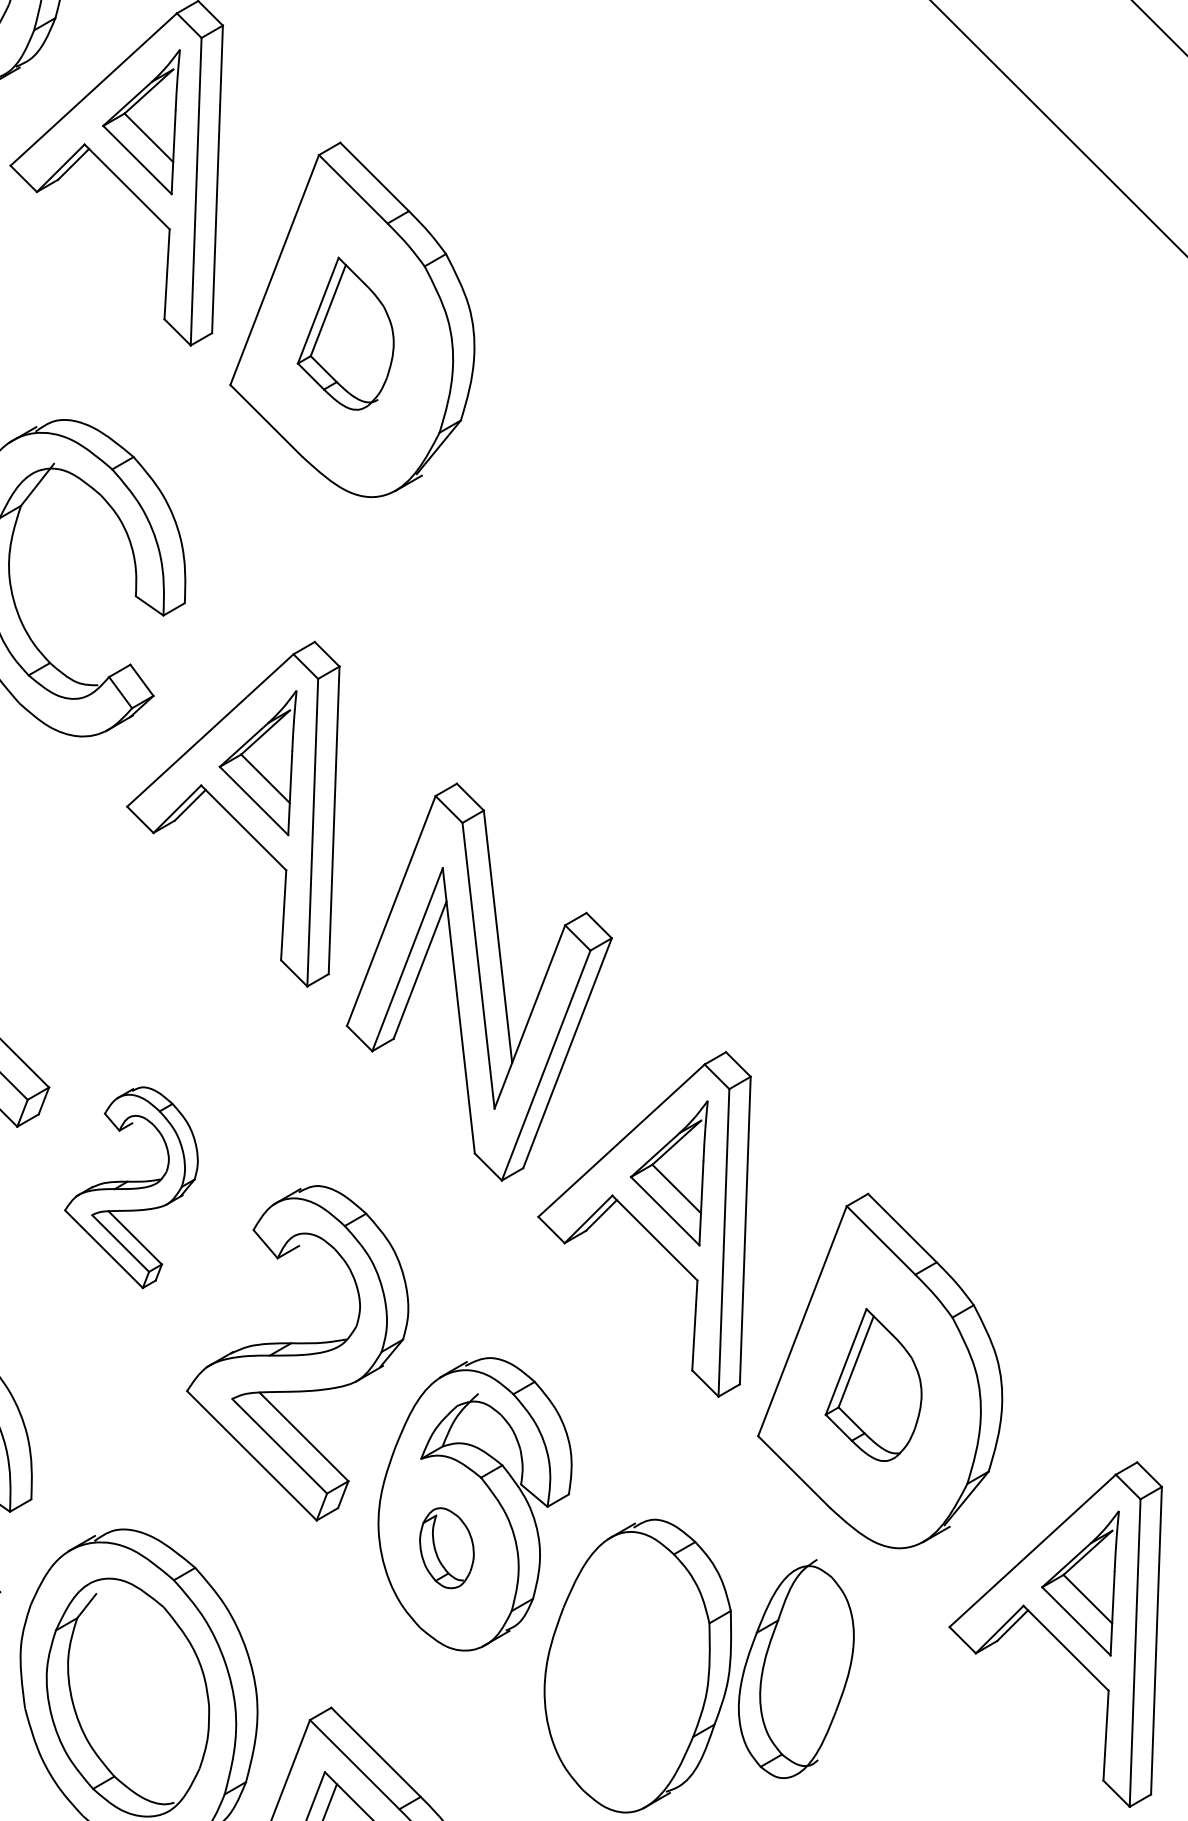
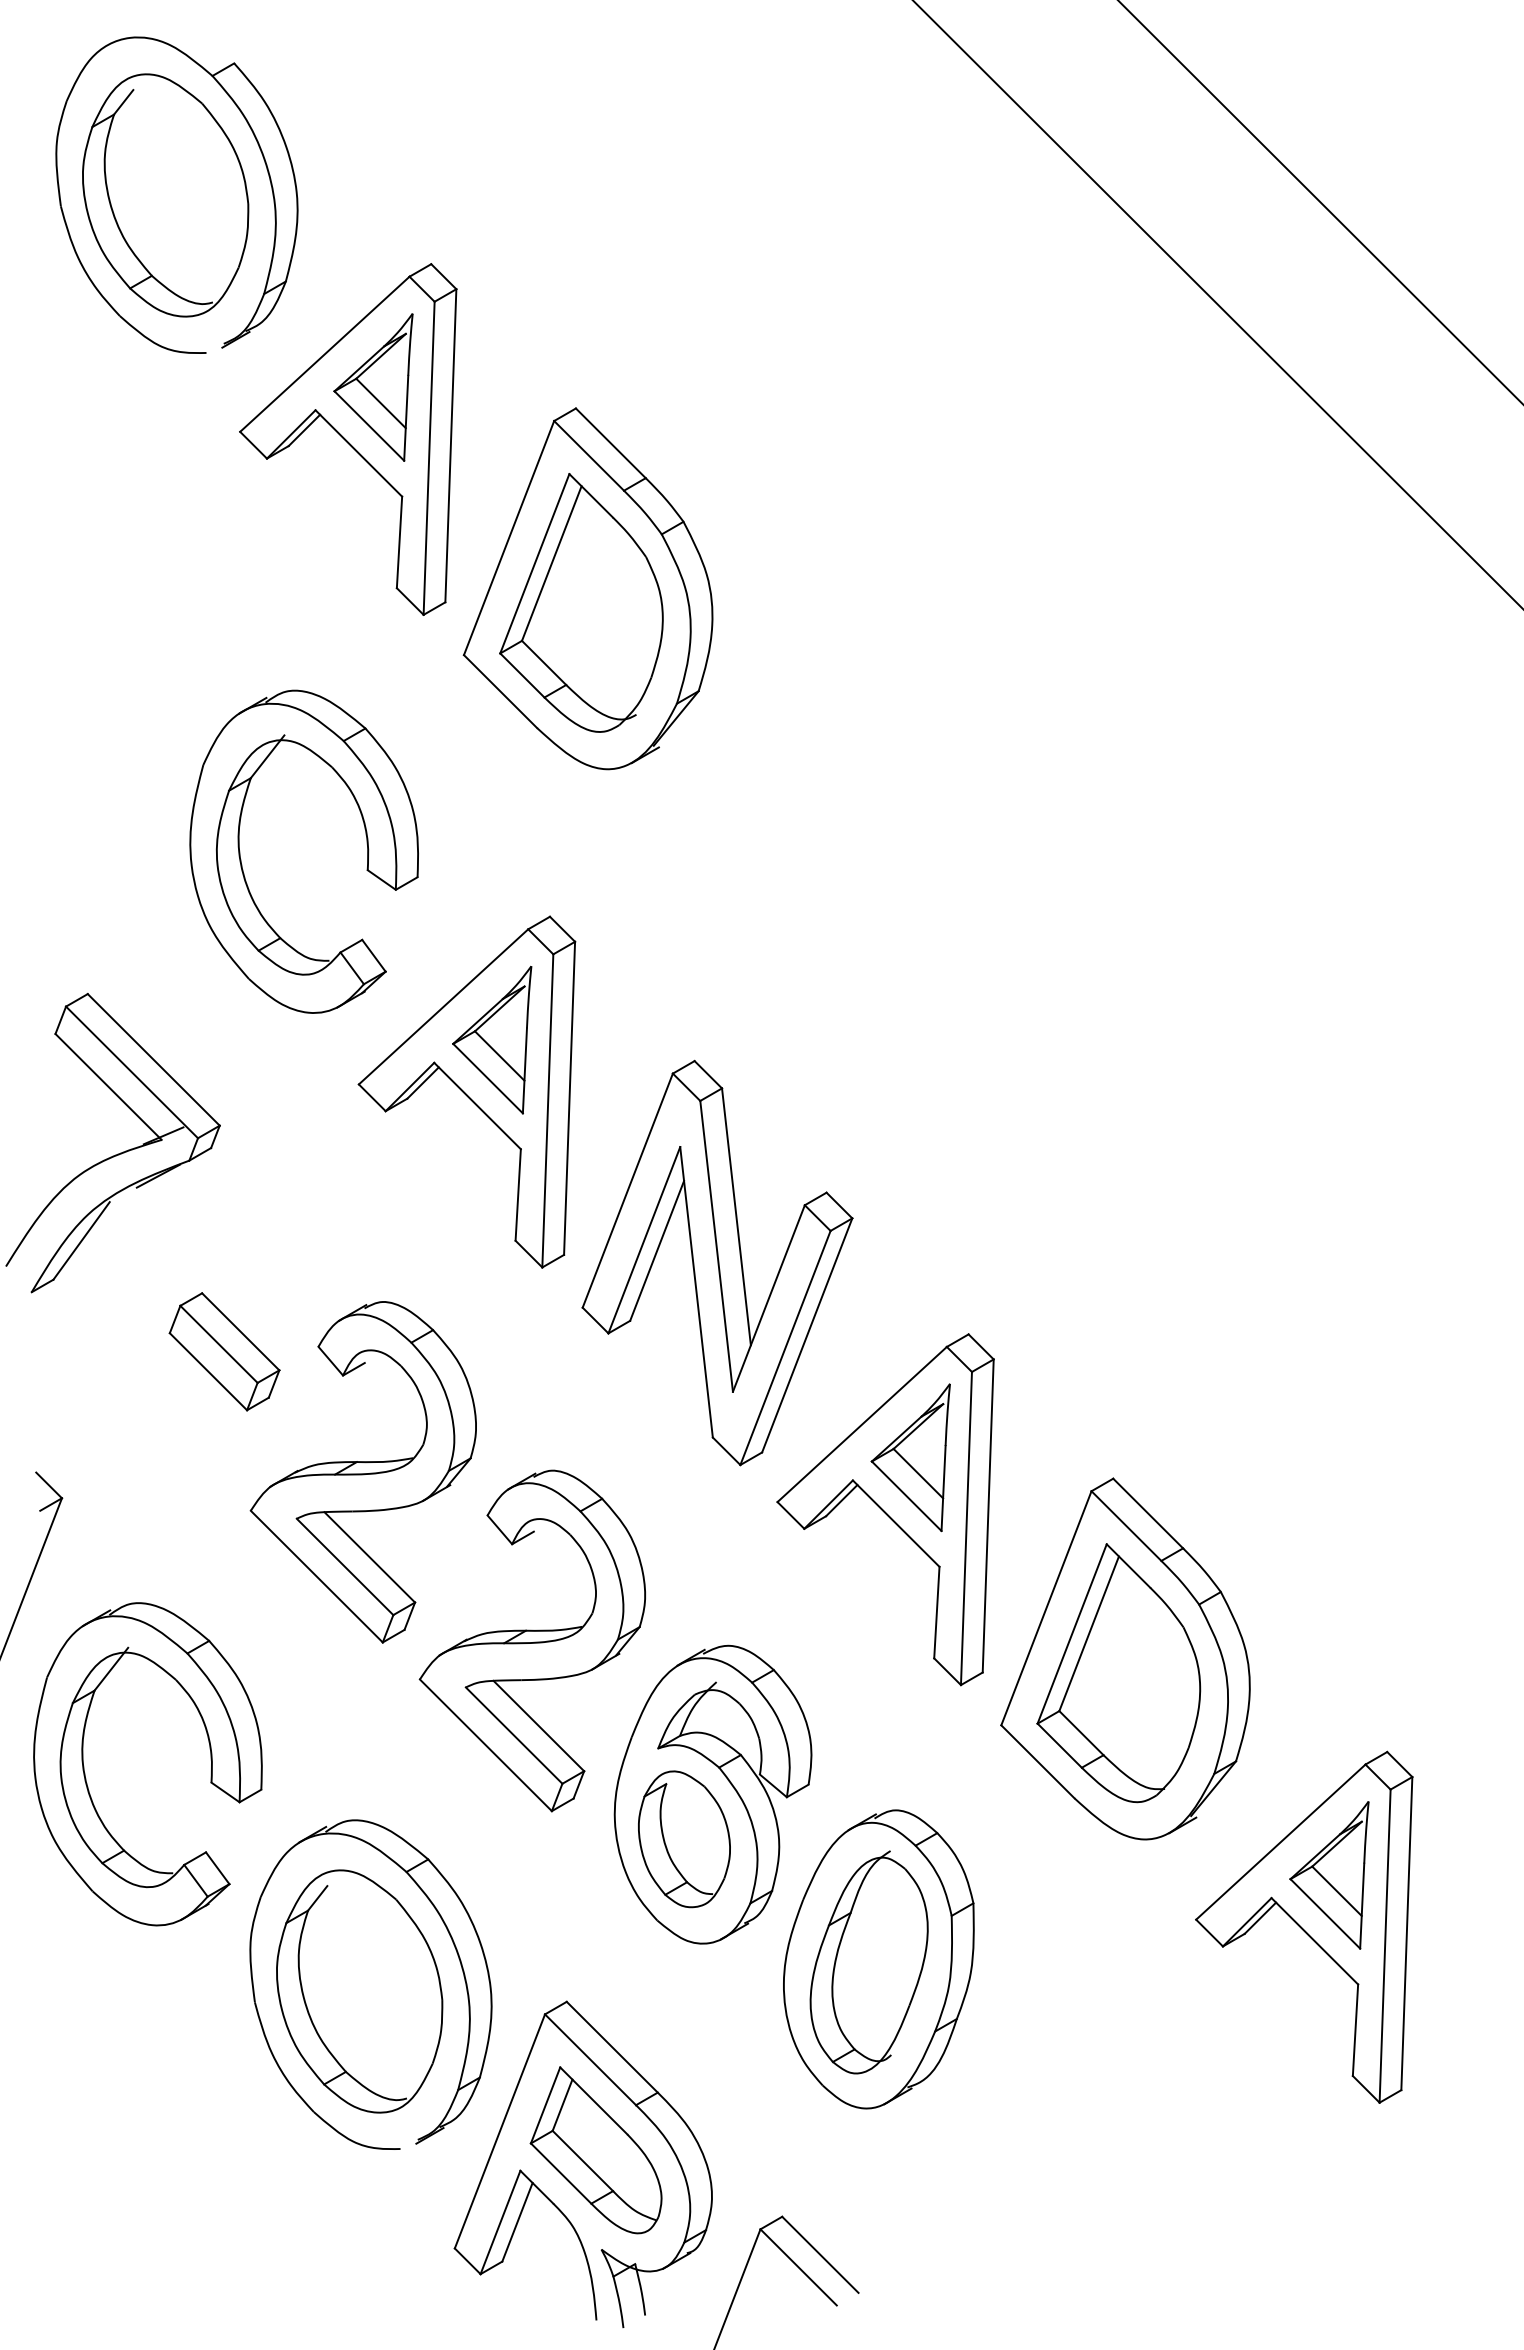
part: (345, 333) -> (581, 602), size x1.67
part: (130, 1187) -> (362, 1472), size x1.67
part: (873, 1385) -> (1118, 1673), size x1.67
part: (446, 1548) -> (684, 1839), size x1.67
part: (795, 1669) -> (868, 1962), moved

